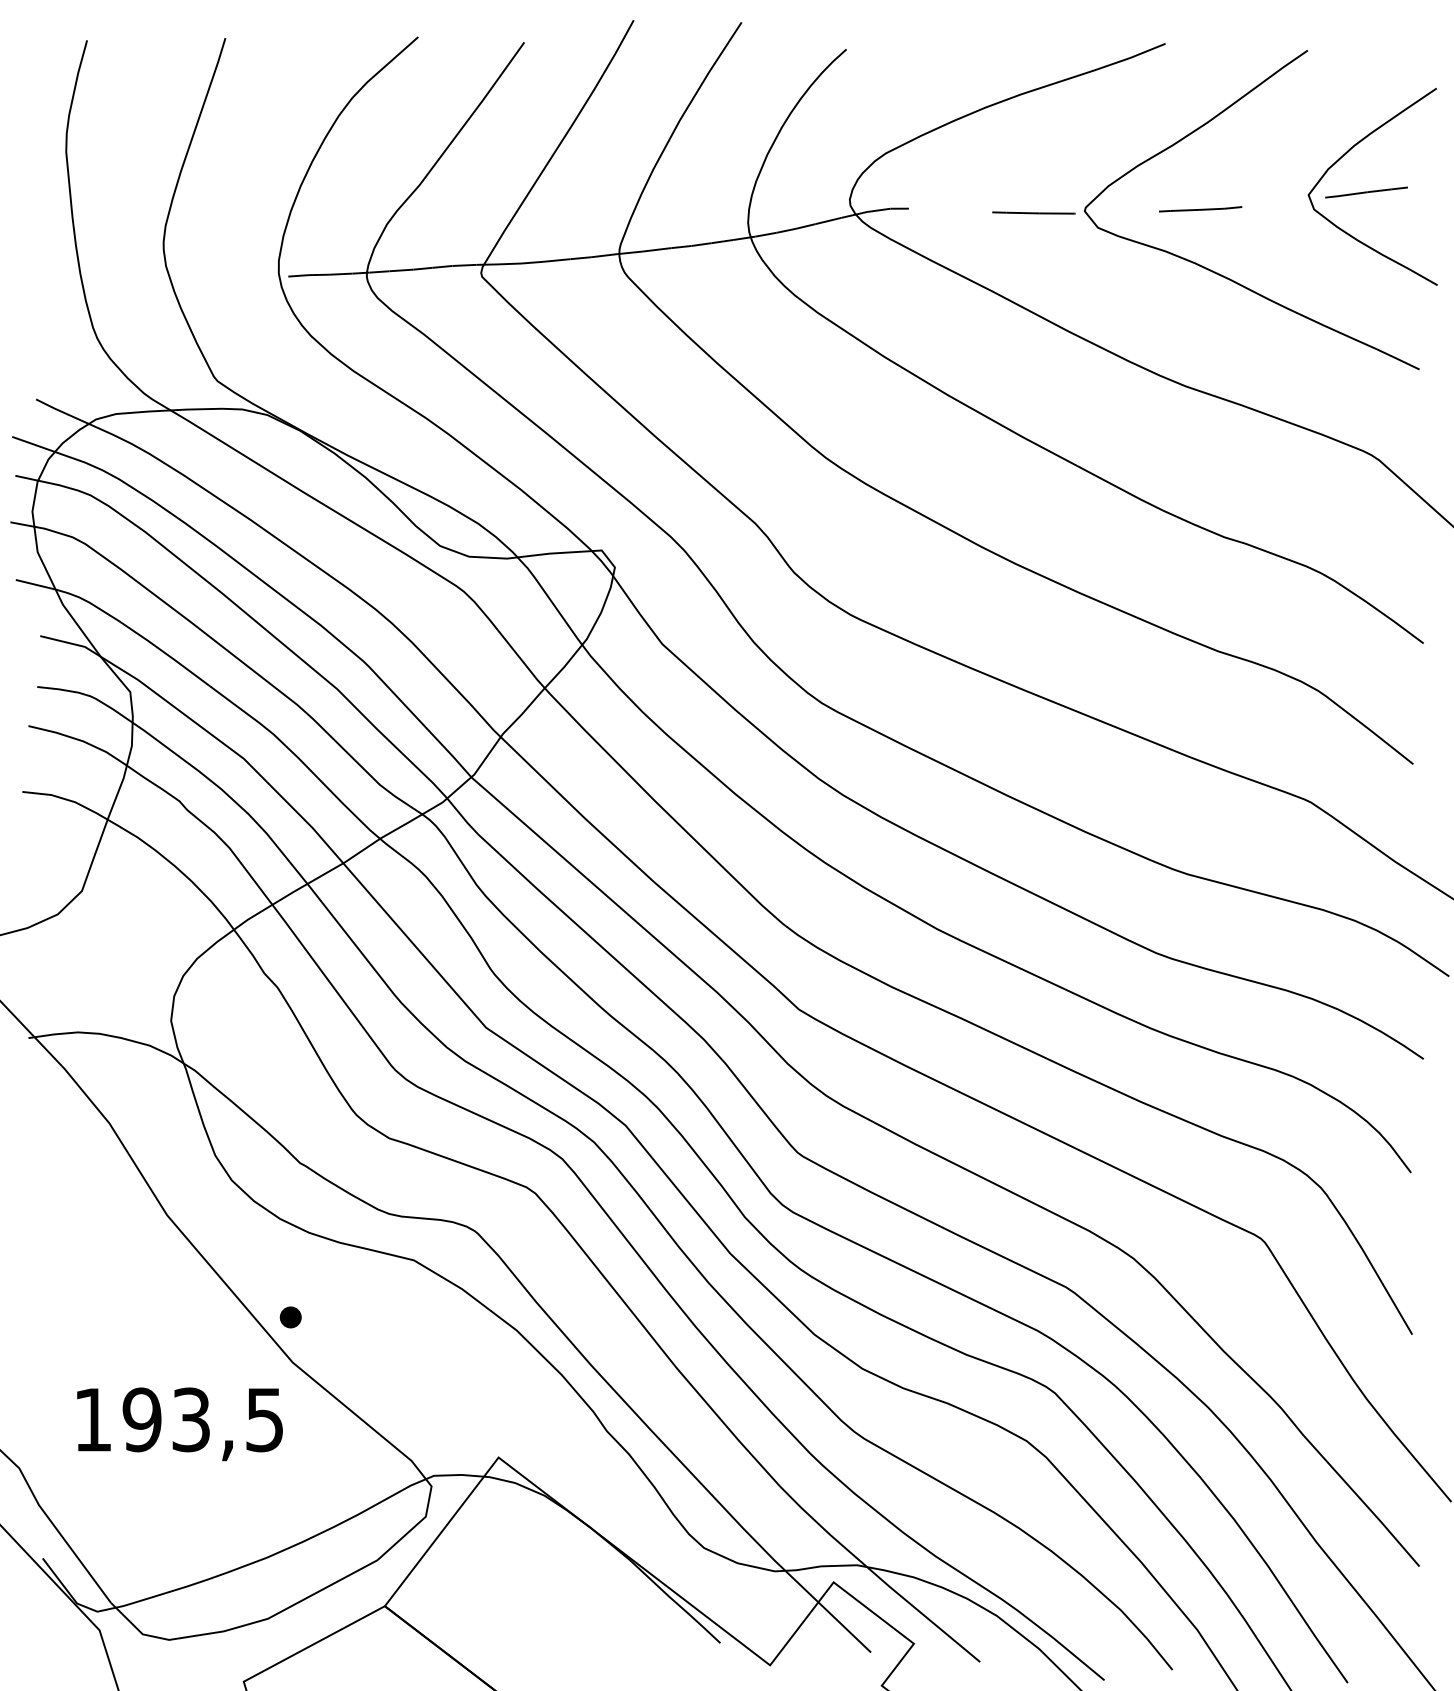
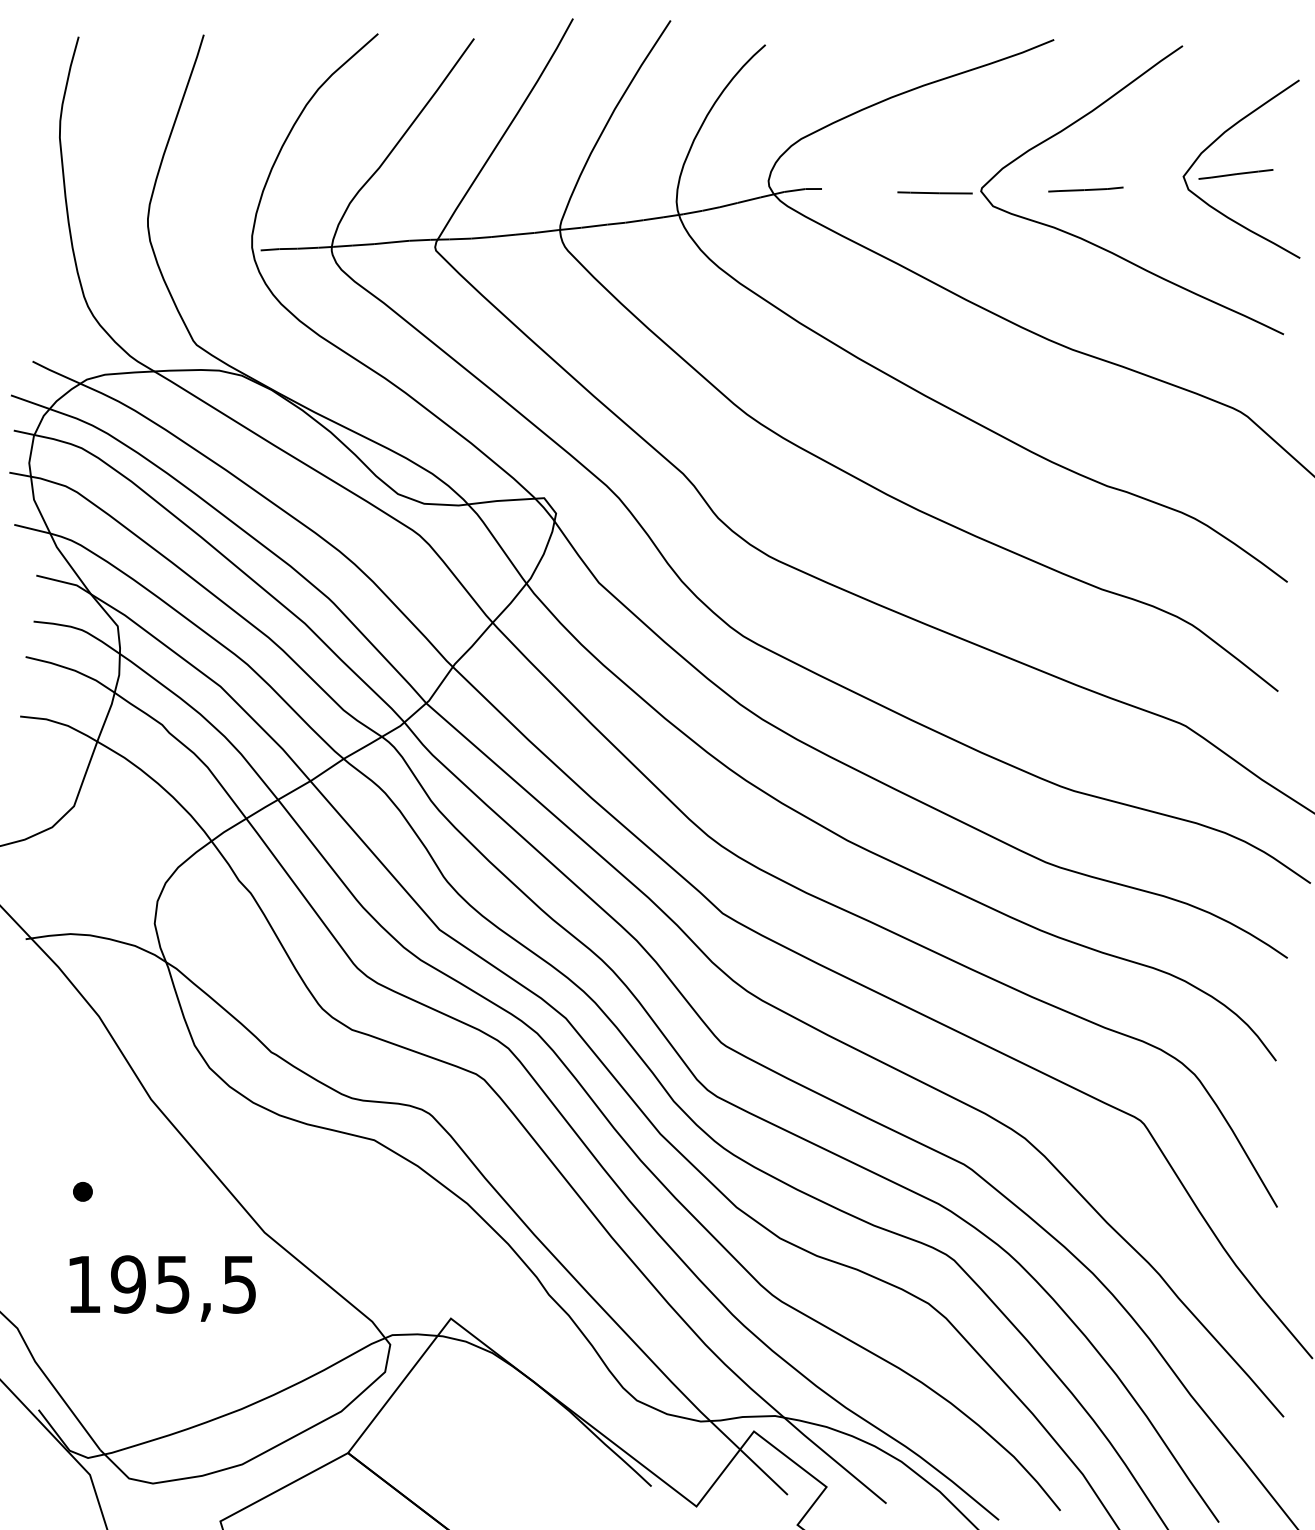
part: (290, 1317) -> (82, 1191), moved
text: (191, 1419) -> (173, 1284), 193,5 -> 195,5

